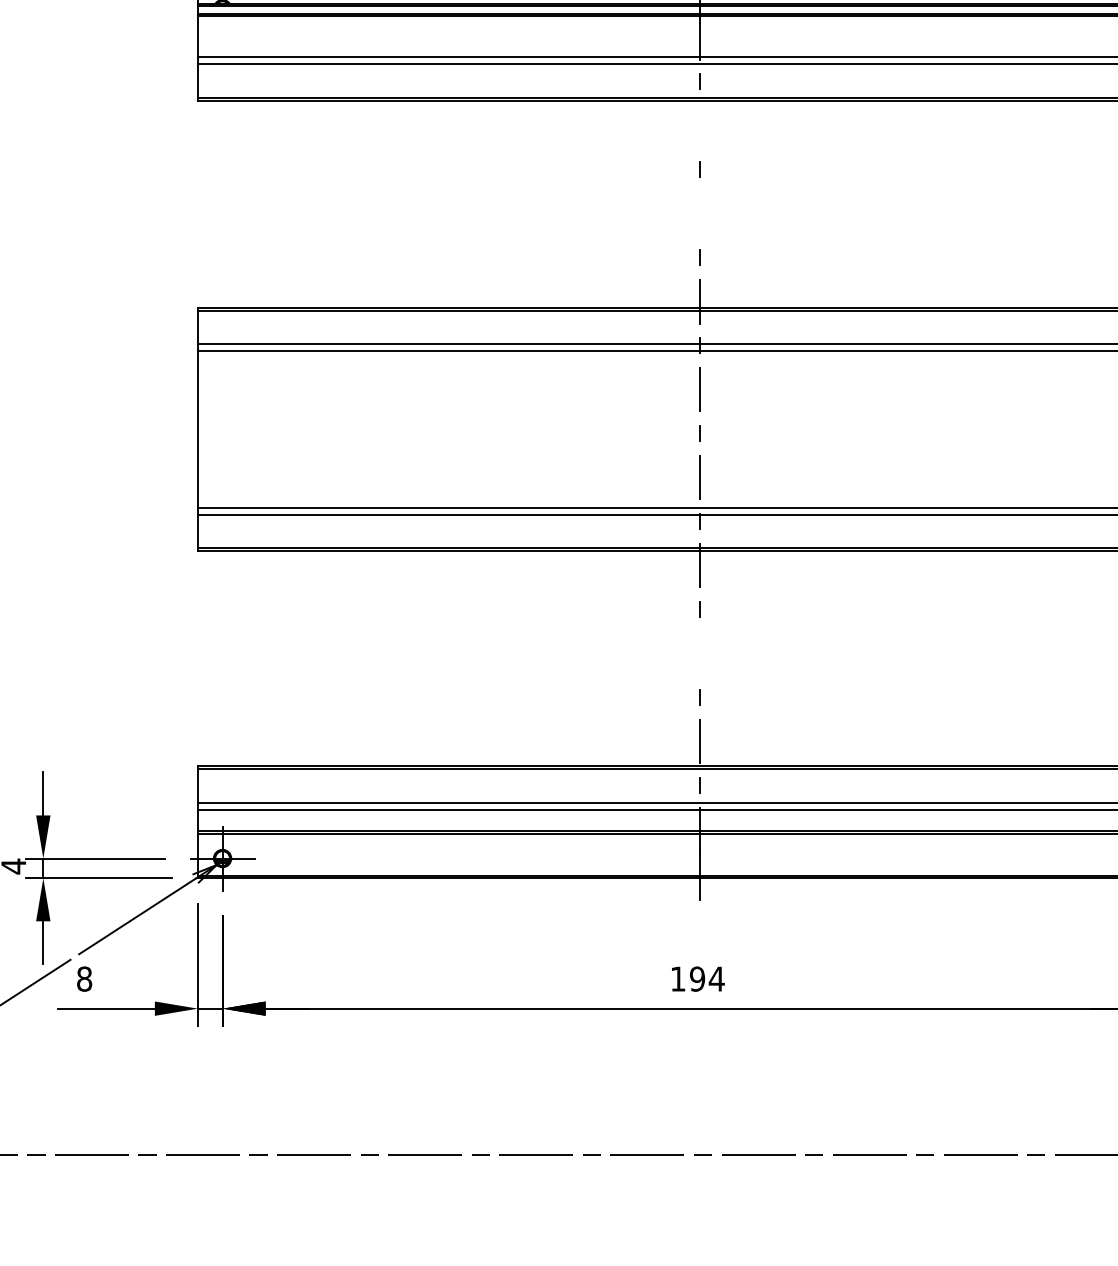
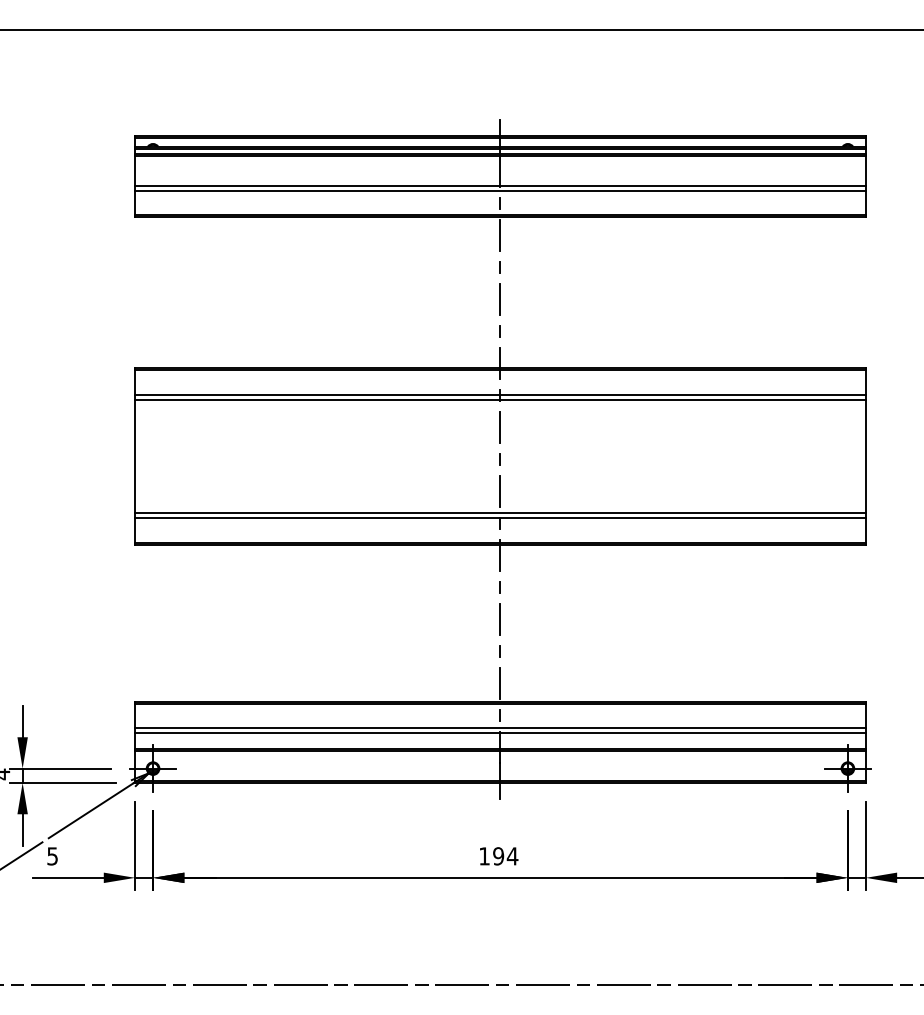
line: (700, 125) -> (500, 235), added
line: (700, 213) -> (500, 299), added
line: (700, 653) -> (500, 619), added
text: (84, 979) -> (52, 856), 8 -> 5

